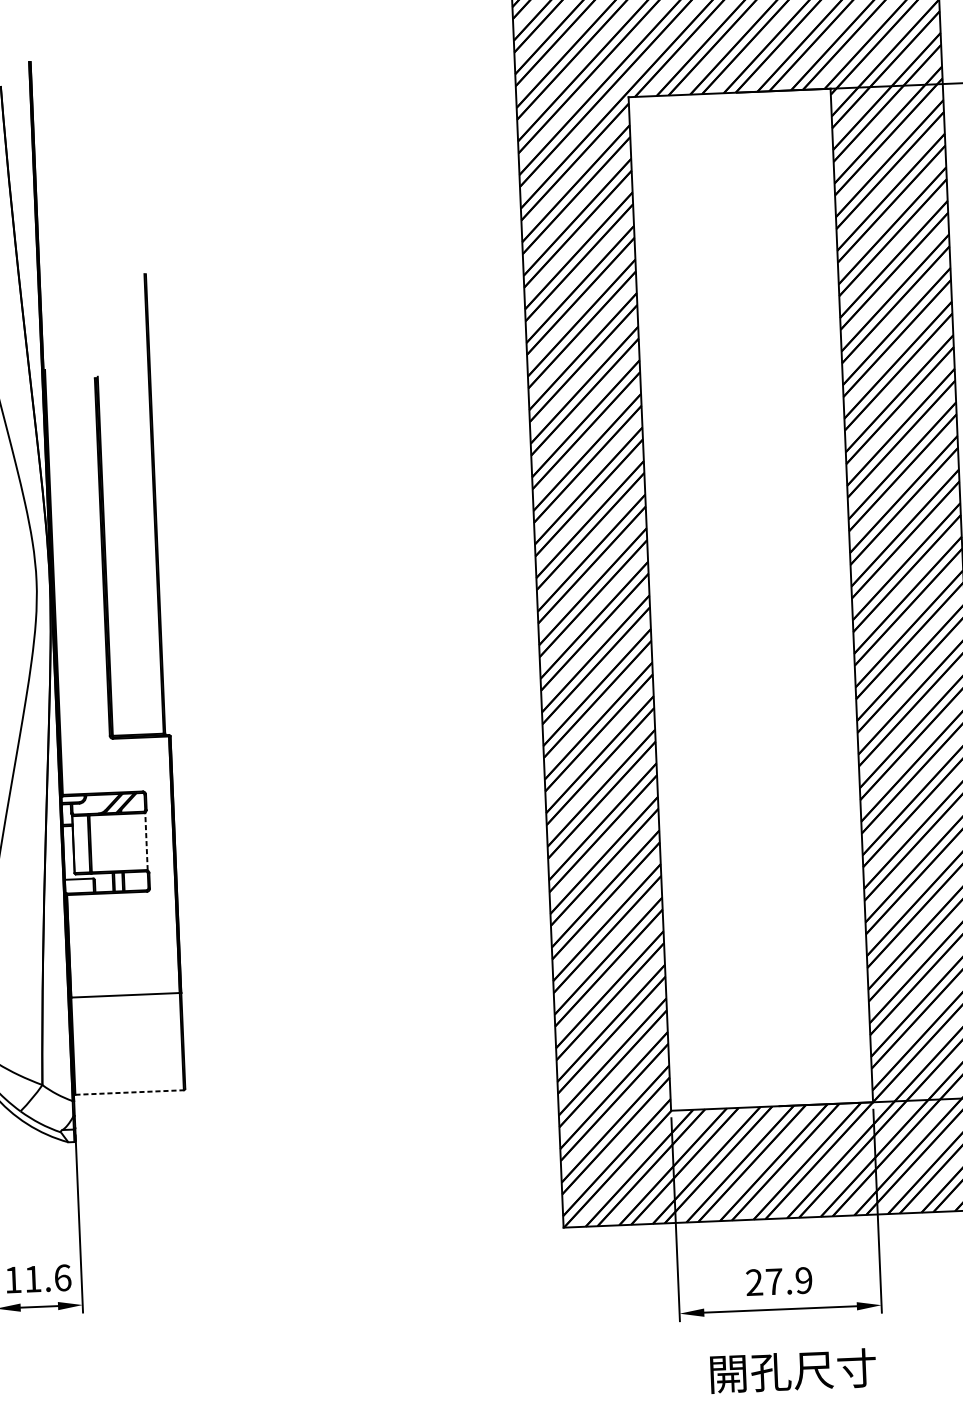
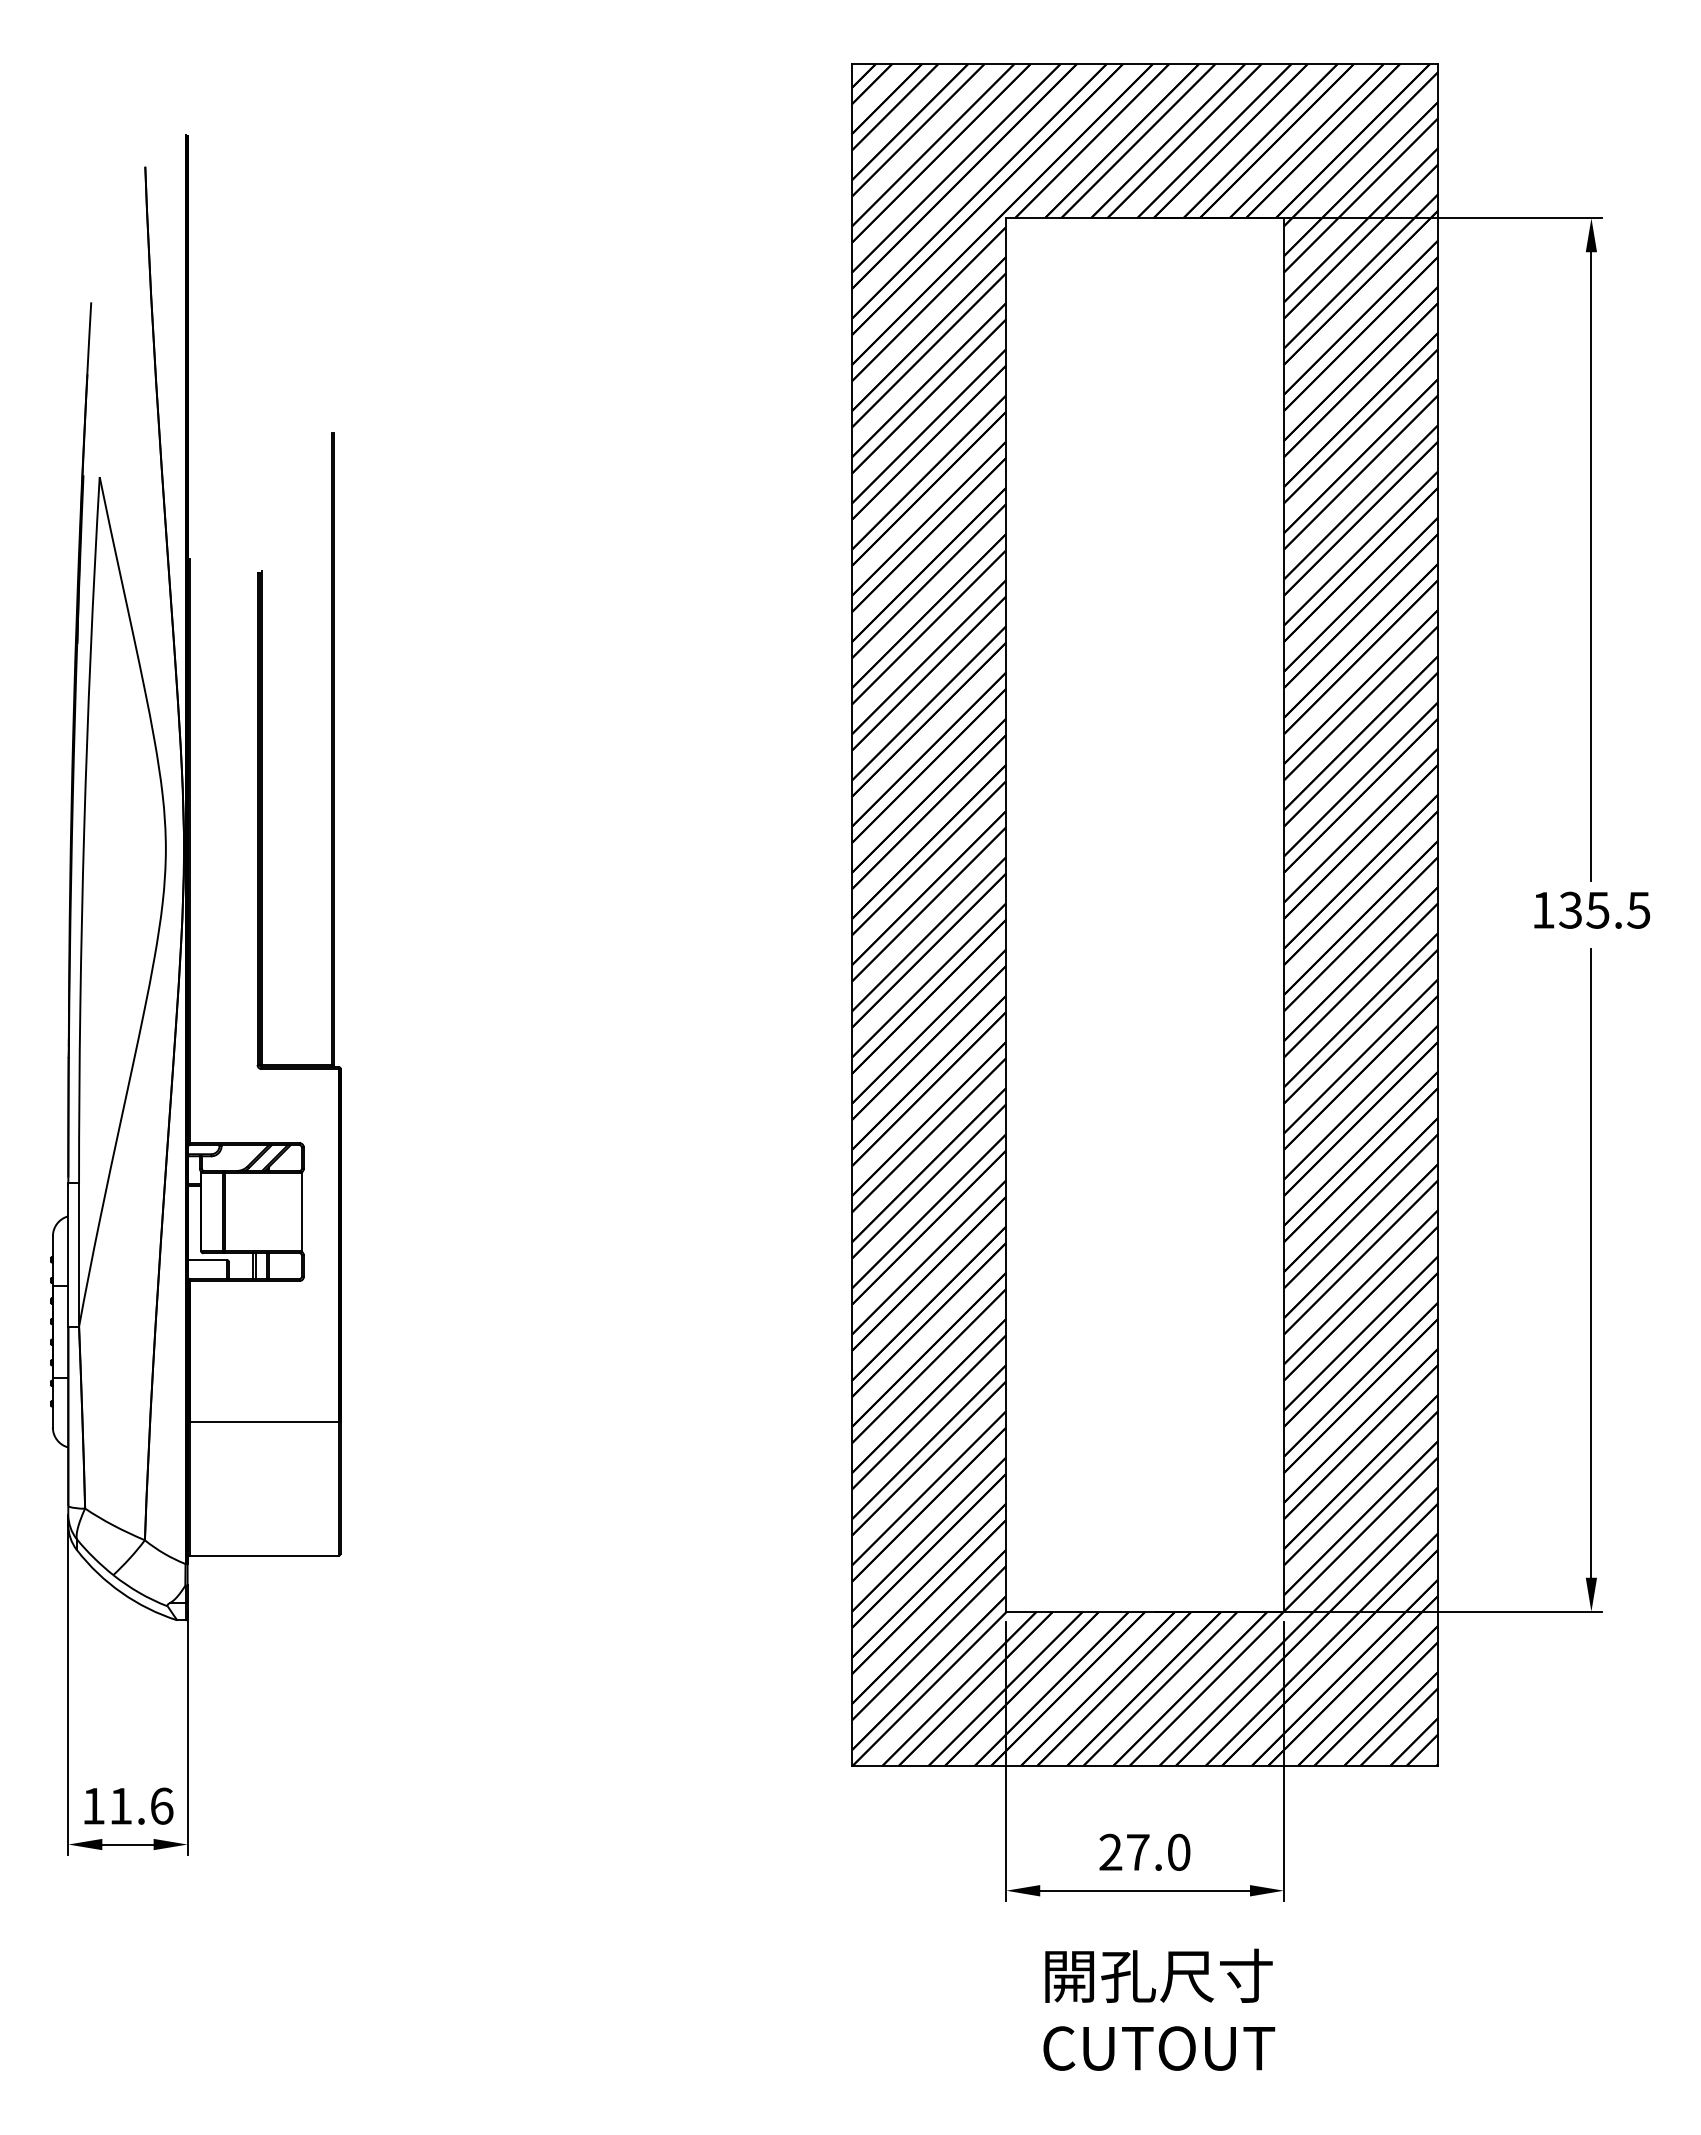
line: (146, 841) -> (301, 1211), dashed -> solid
line: (129, 1092) -> (264, 1555), dashed -> solid
text: (803, 1279) -> (1178, 1851), 27.9 -> 27.0

